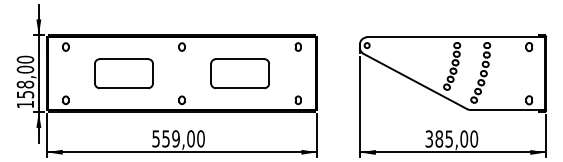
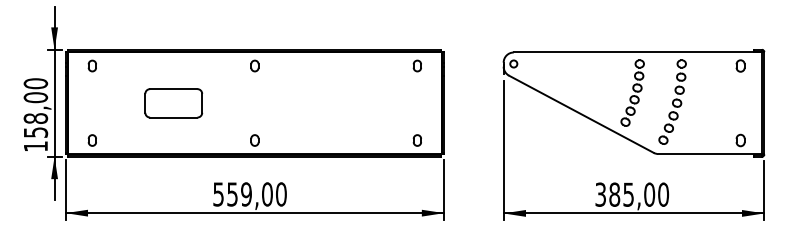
part: (123, 73) -> (173, 103), size x0.7
part: (239, 73) -> (335, 103), removed

